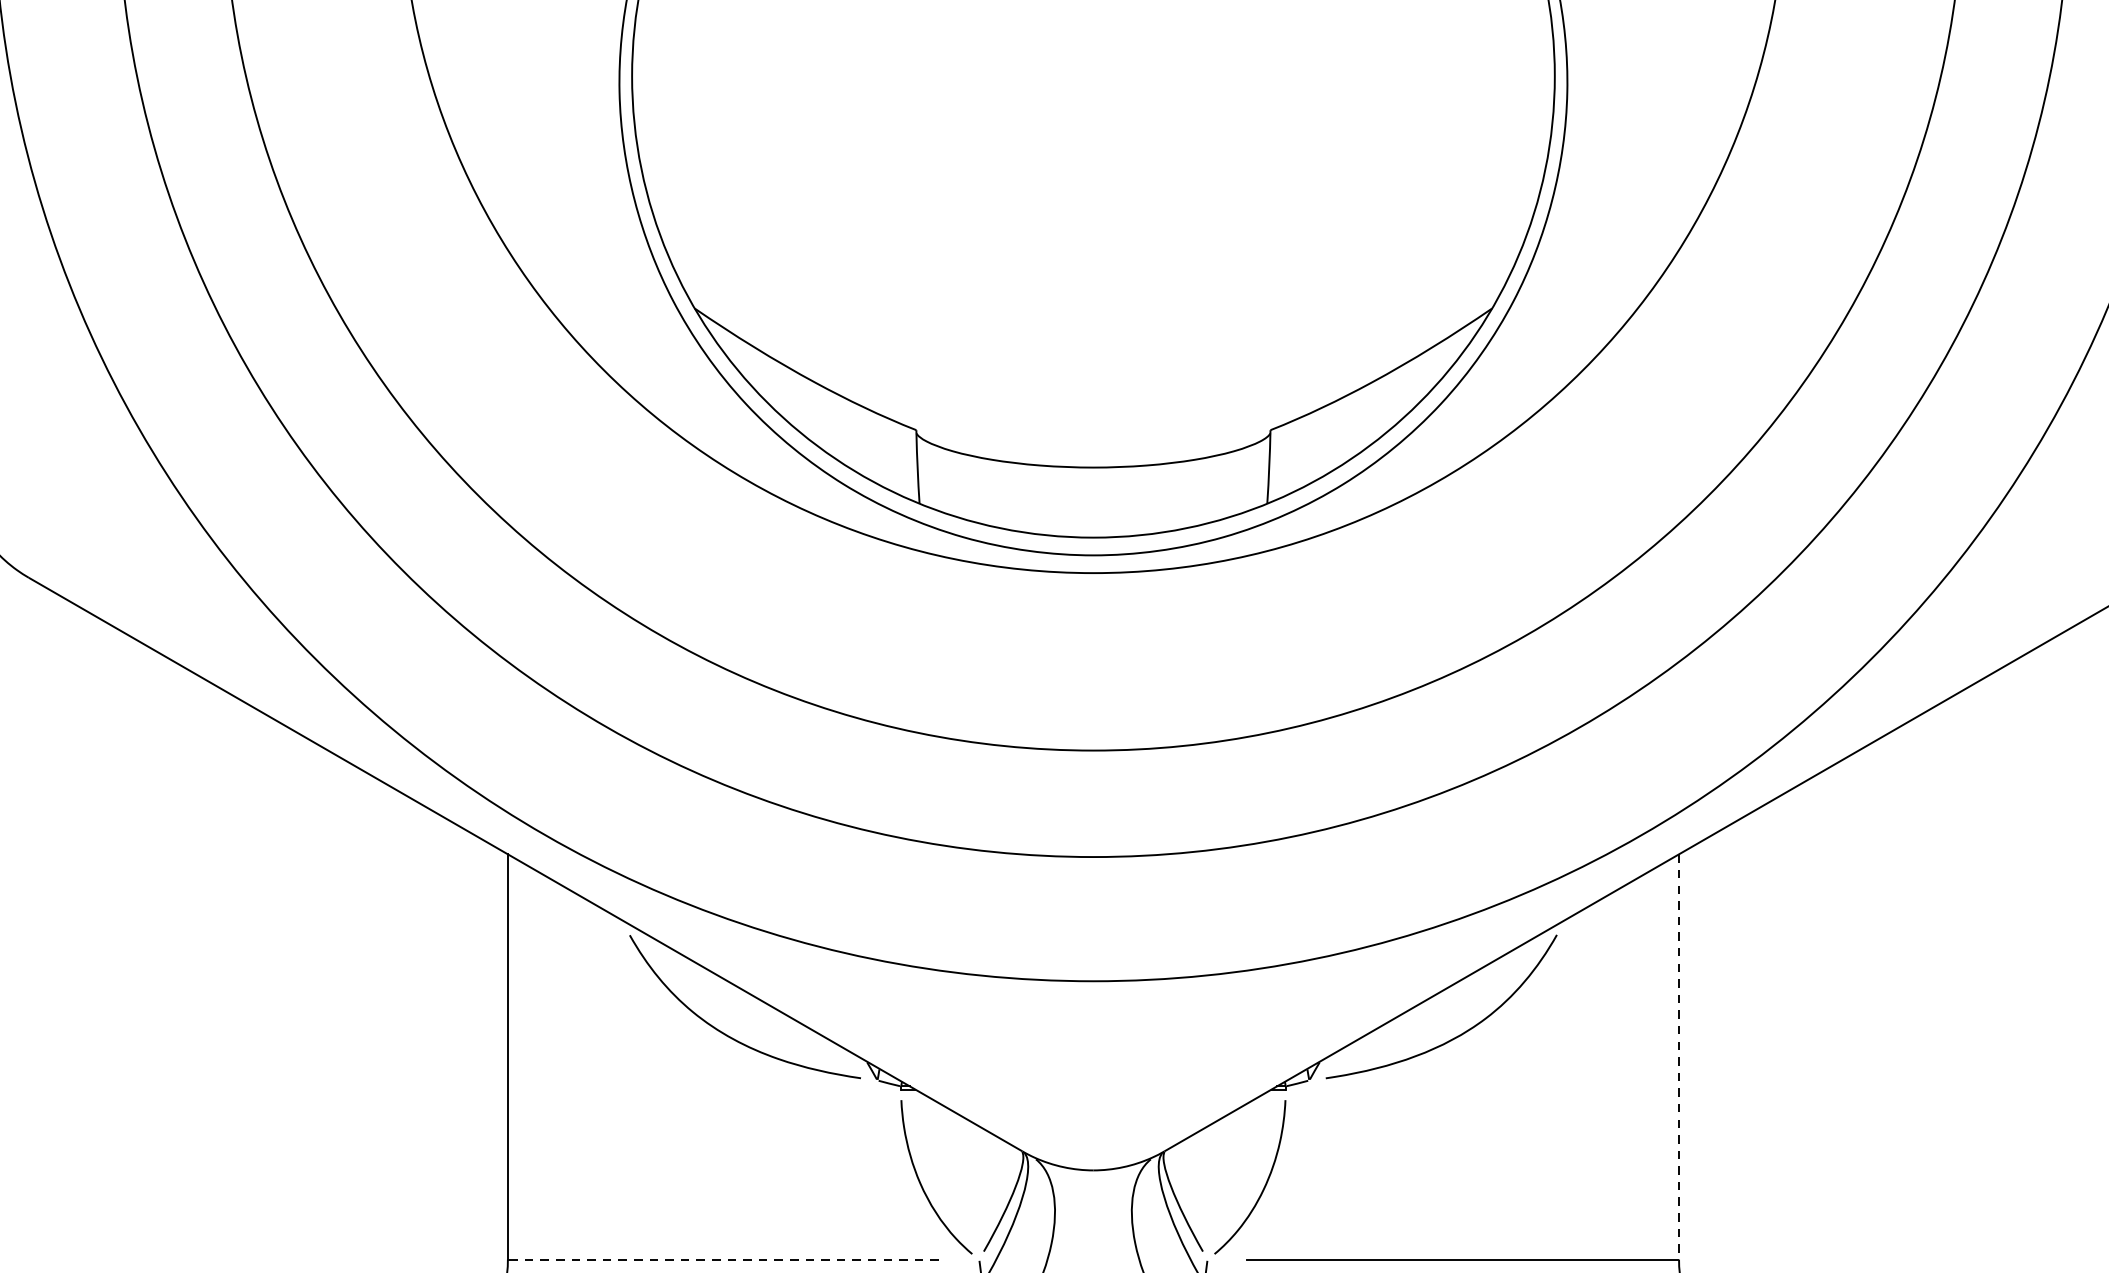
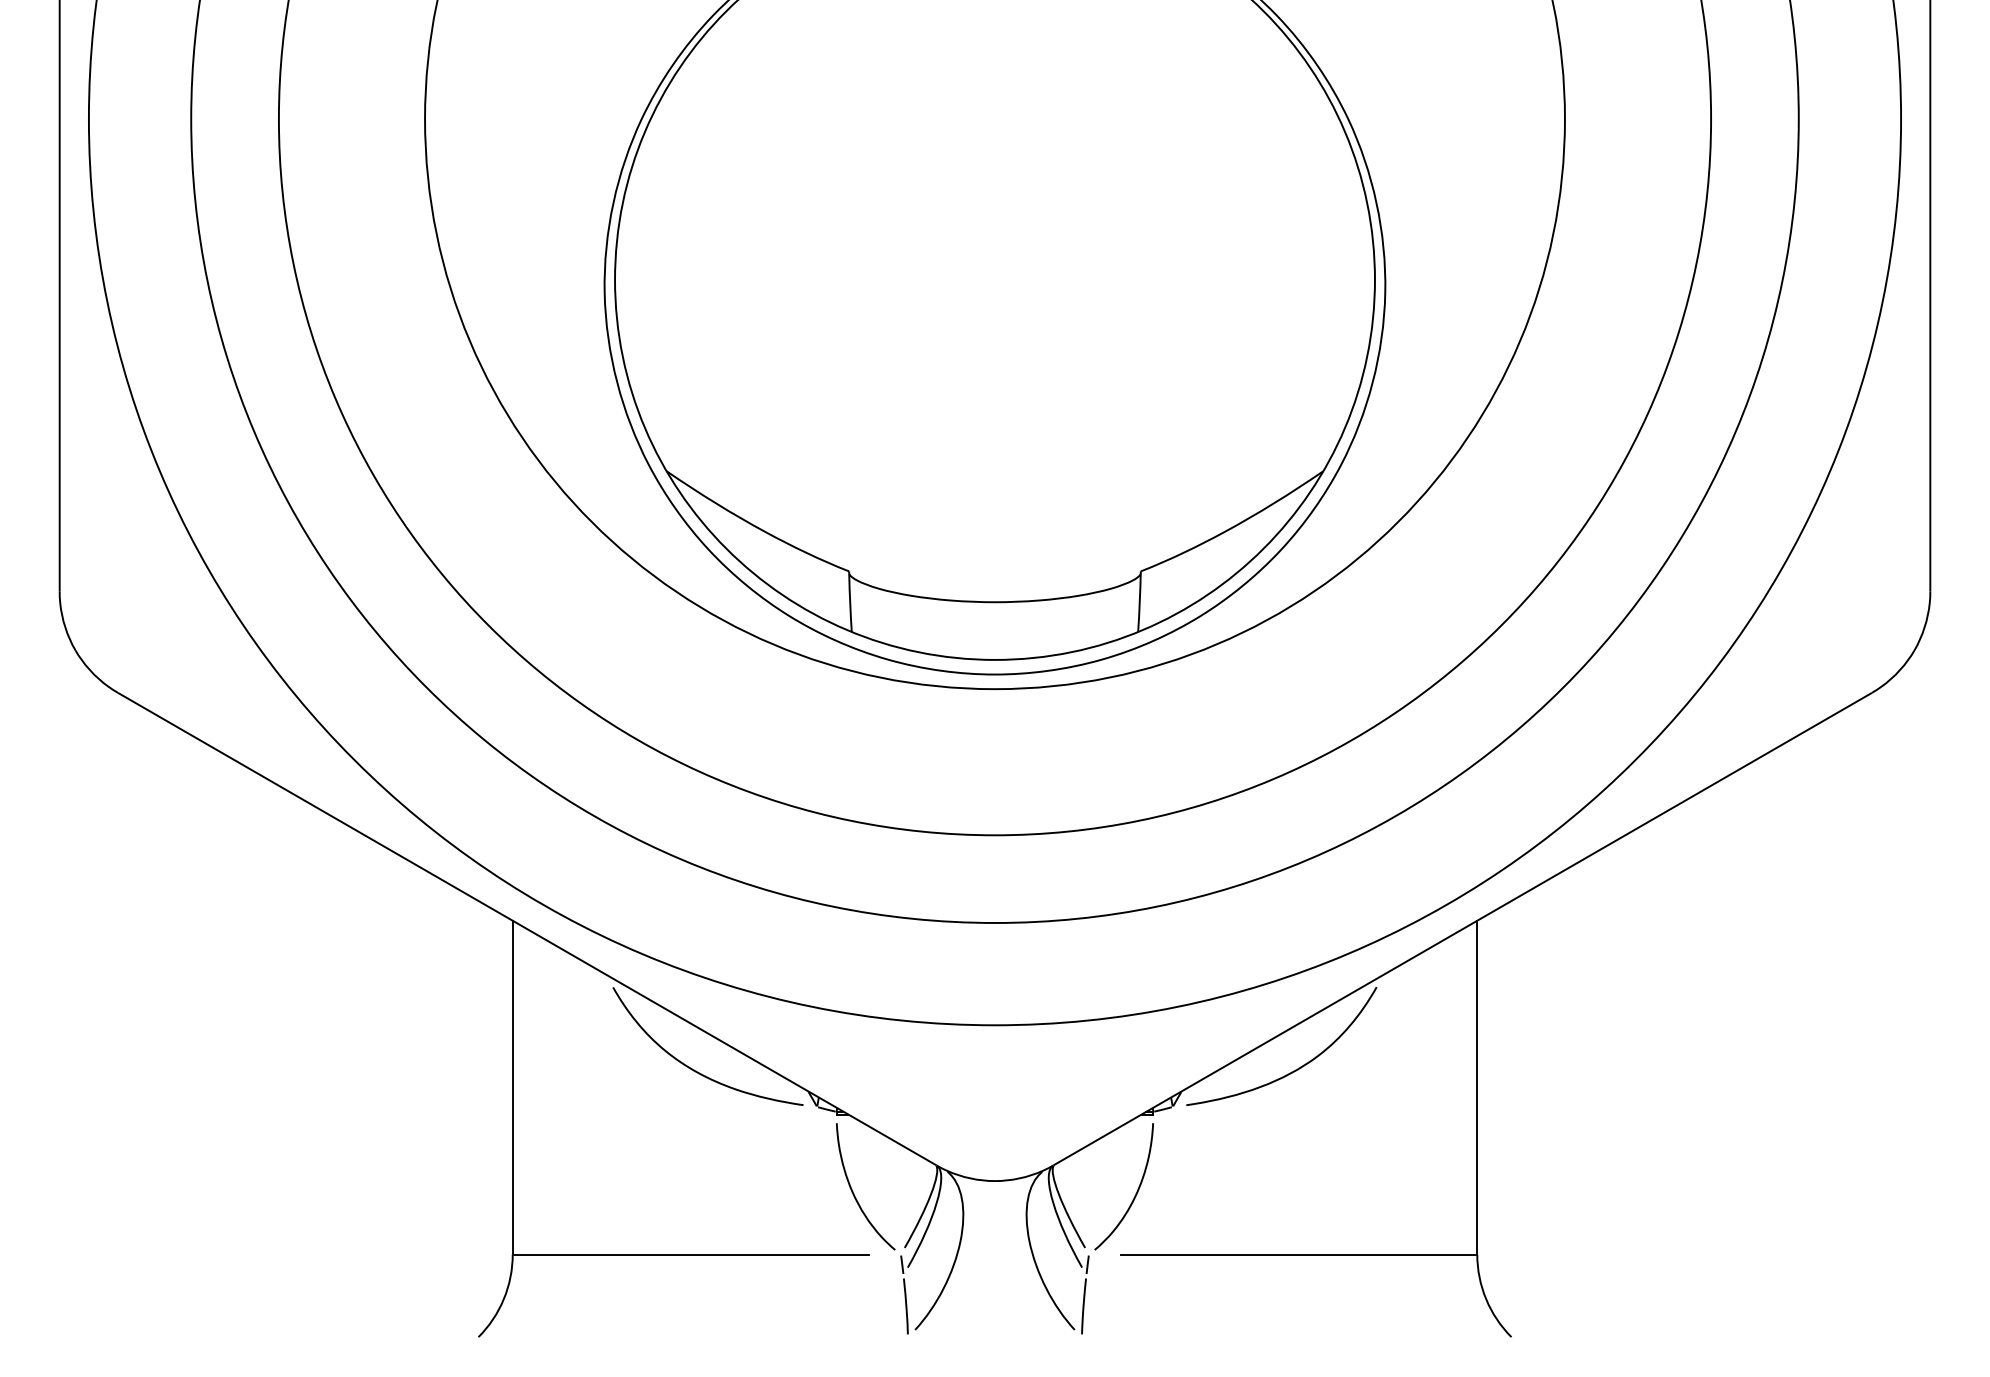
line: (1679, 1056) -> (1477, 1087), dashed -> solid
line: (724, 1259) -> (691, 1254), dashed -> solid

